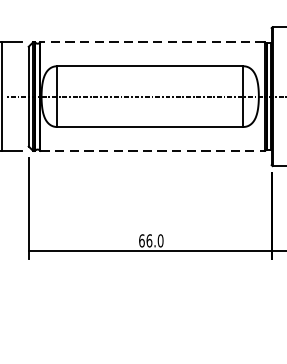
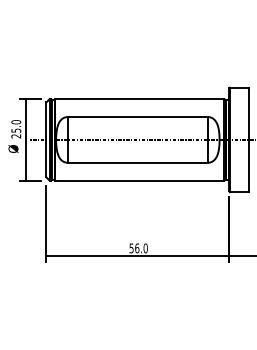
line: (152, 42) -> (139, 99), dashed -> solid
line: (153, 150) -> (140, 180), dashed -> solid
text: (141, 240) -> (131, 248), 66.0 -> 56.0

